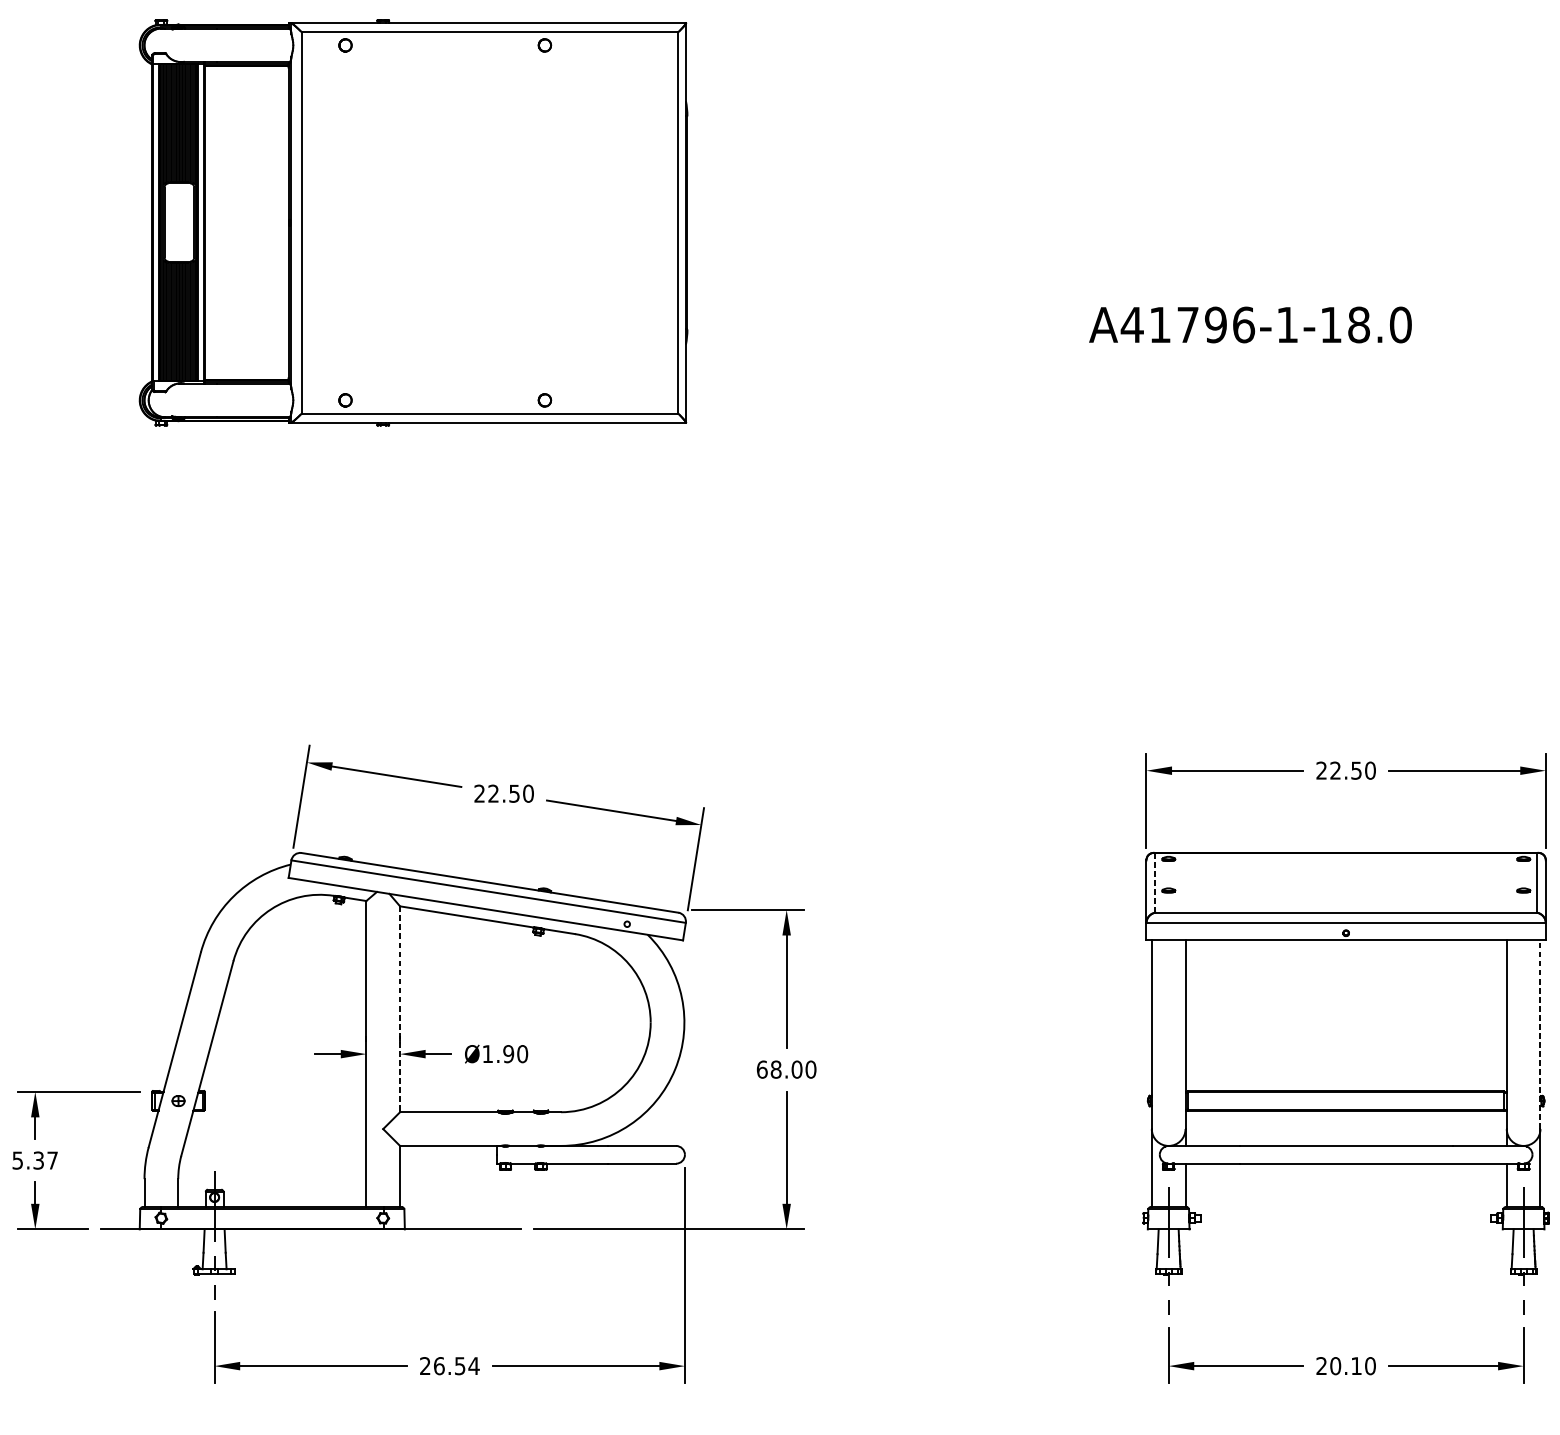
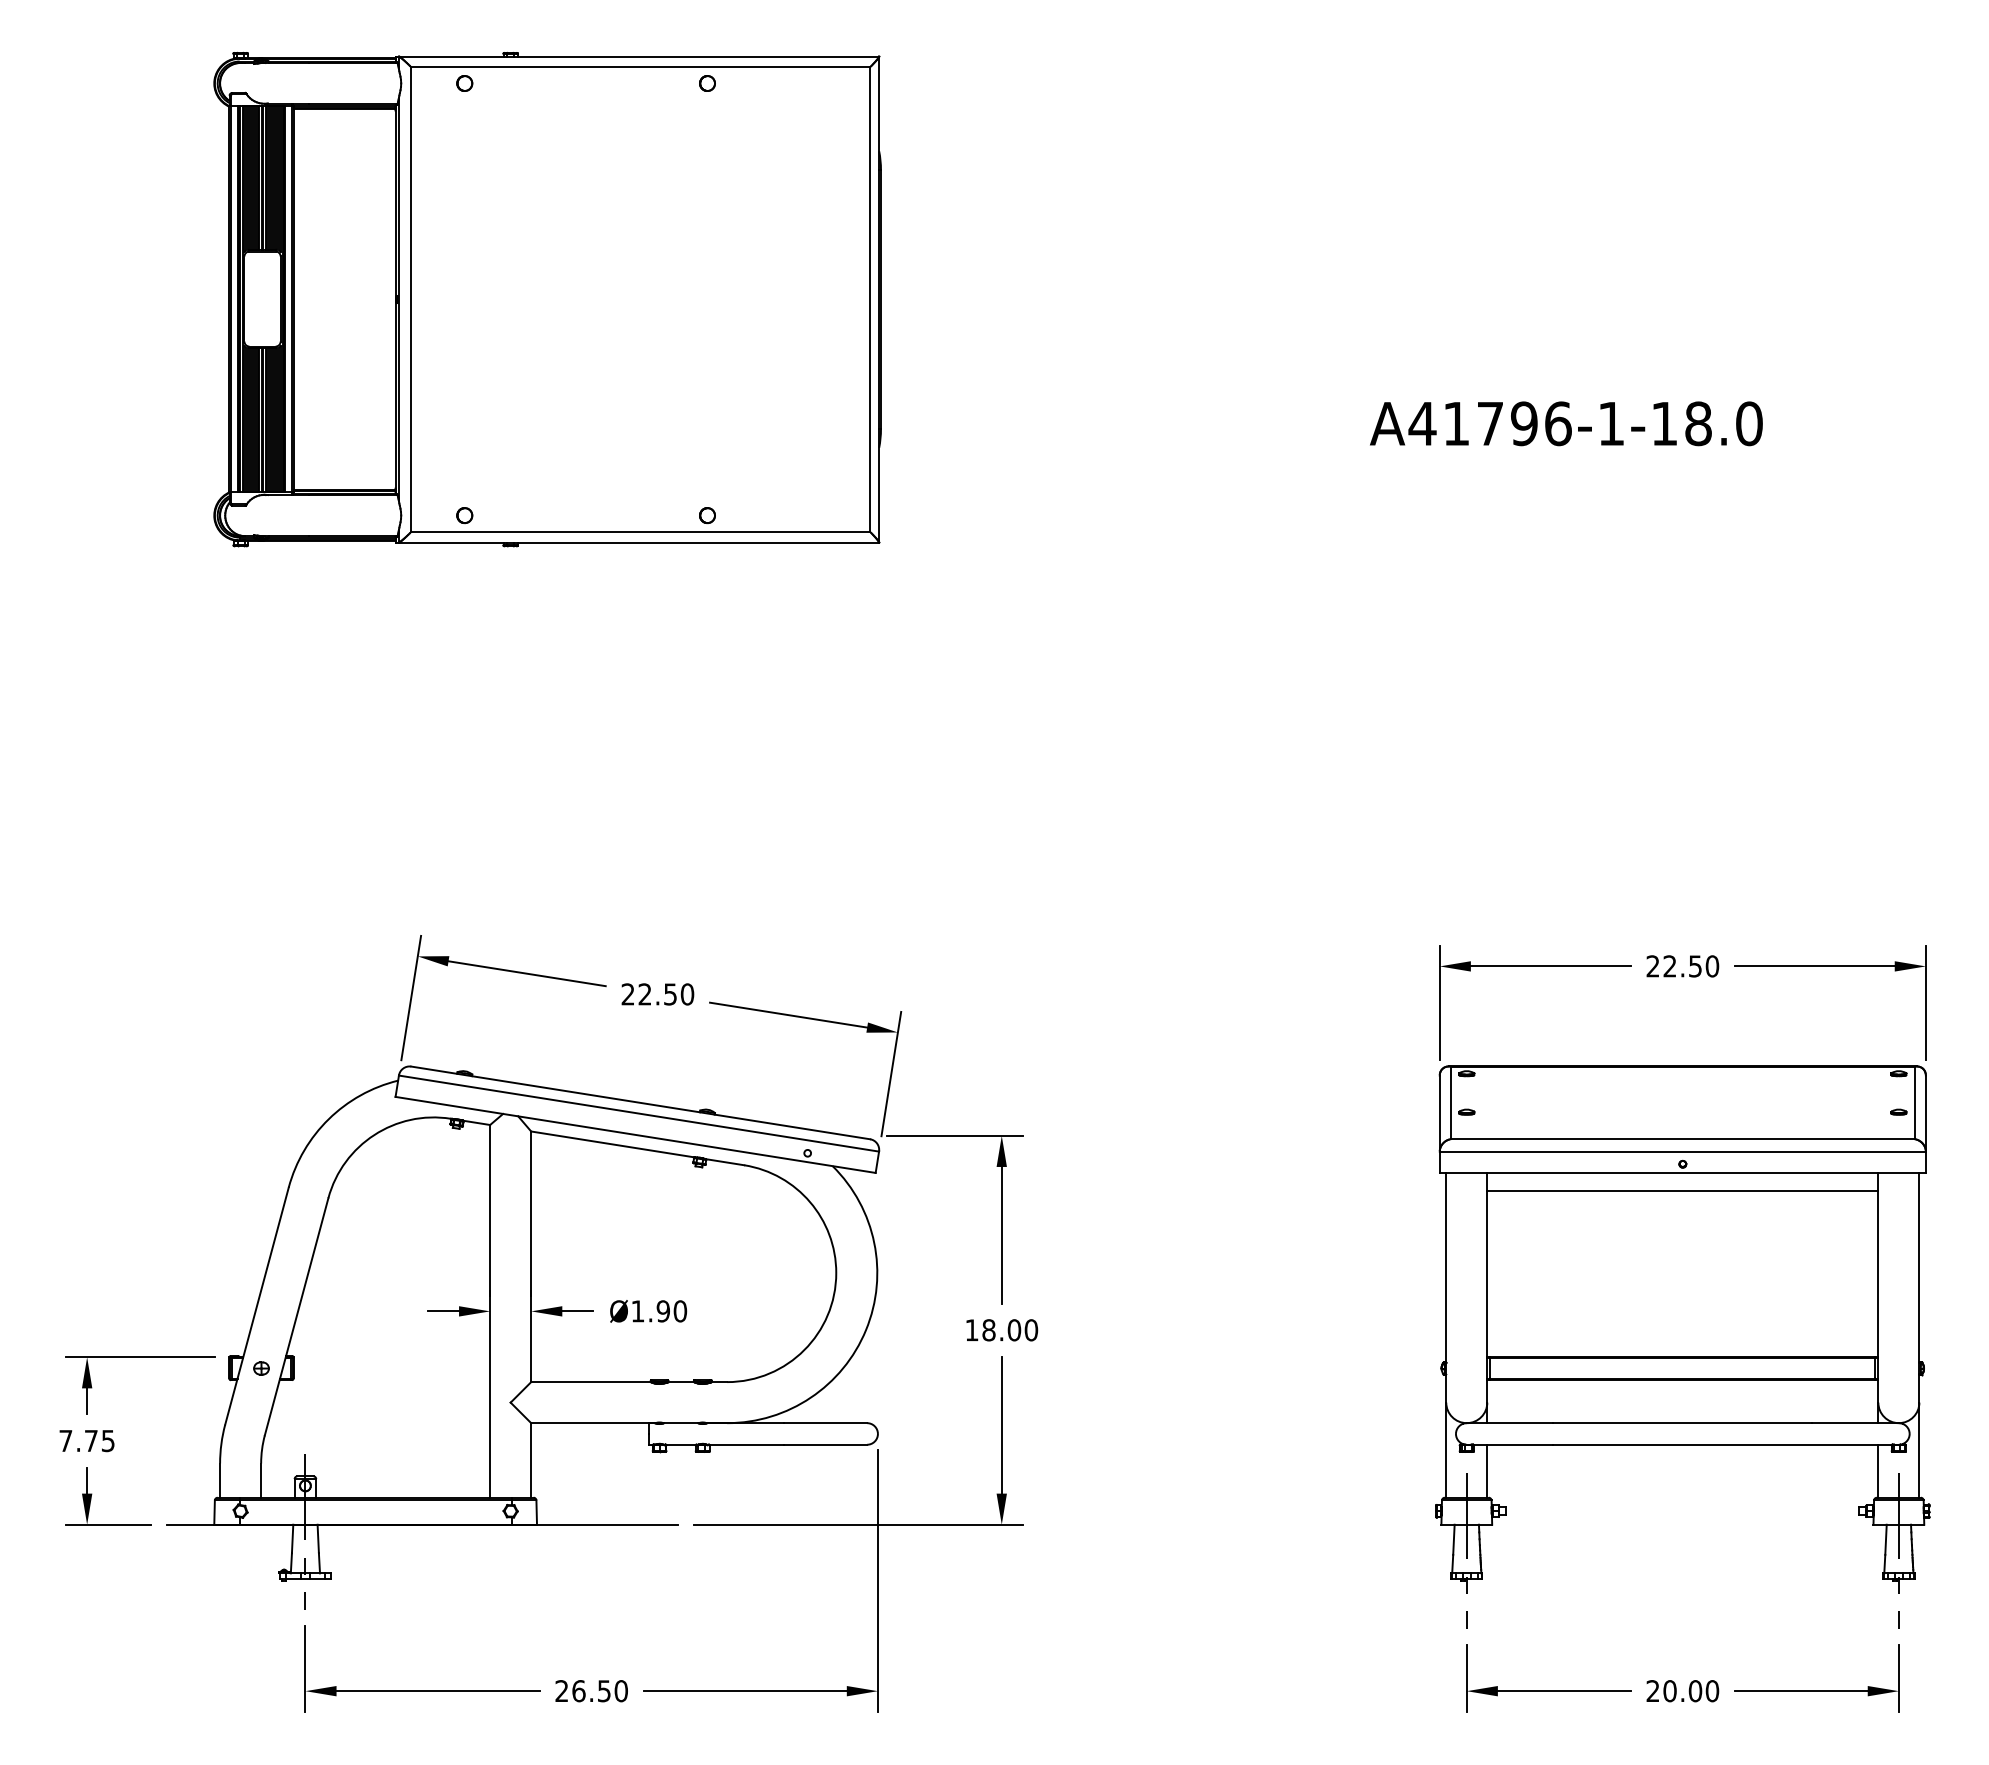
line: (1155, 883) -> (1450, 1103), dashed -> solid
line: (1345, 954) -> (1682, 1190), added
line: (400, 1009) -> (531, 1257), dashed -> solid
line: (1540, 1034) -> (1919, 1287), dashed -> solid
text: (761, 1069) -> (971, 1330), 68.00 -> 18.00
text: (34, 1160) -> (86, 1440), 5.37 -> 7.75
text: (474, 1366) -> (621, 1691), 26.54 -> 26.50
text: (1356, 1366) -> (1695, 1691), 20.10 -> 20.00

